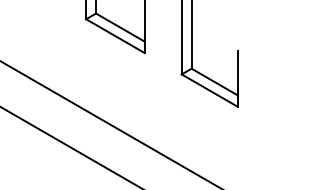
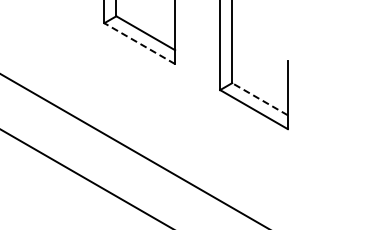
line: (115, 35) -> (139, 43), solid -> dashed
line: (214, 81) -> (259, 98), solid -> dashed

